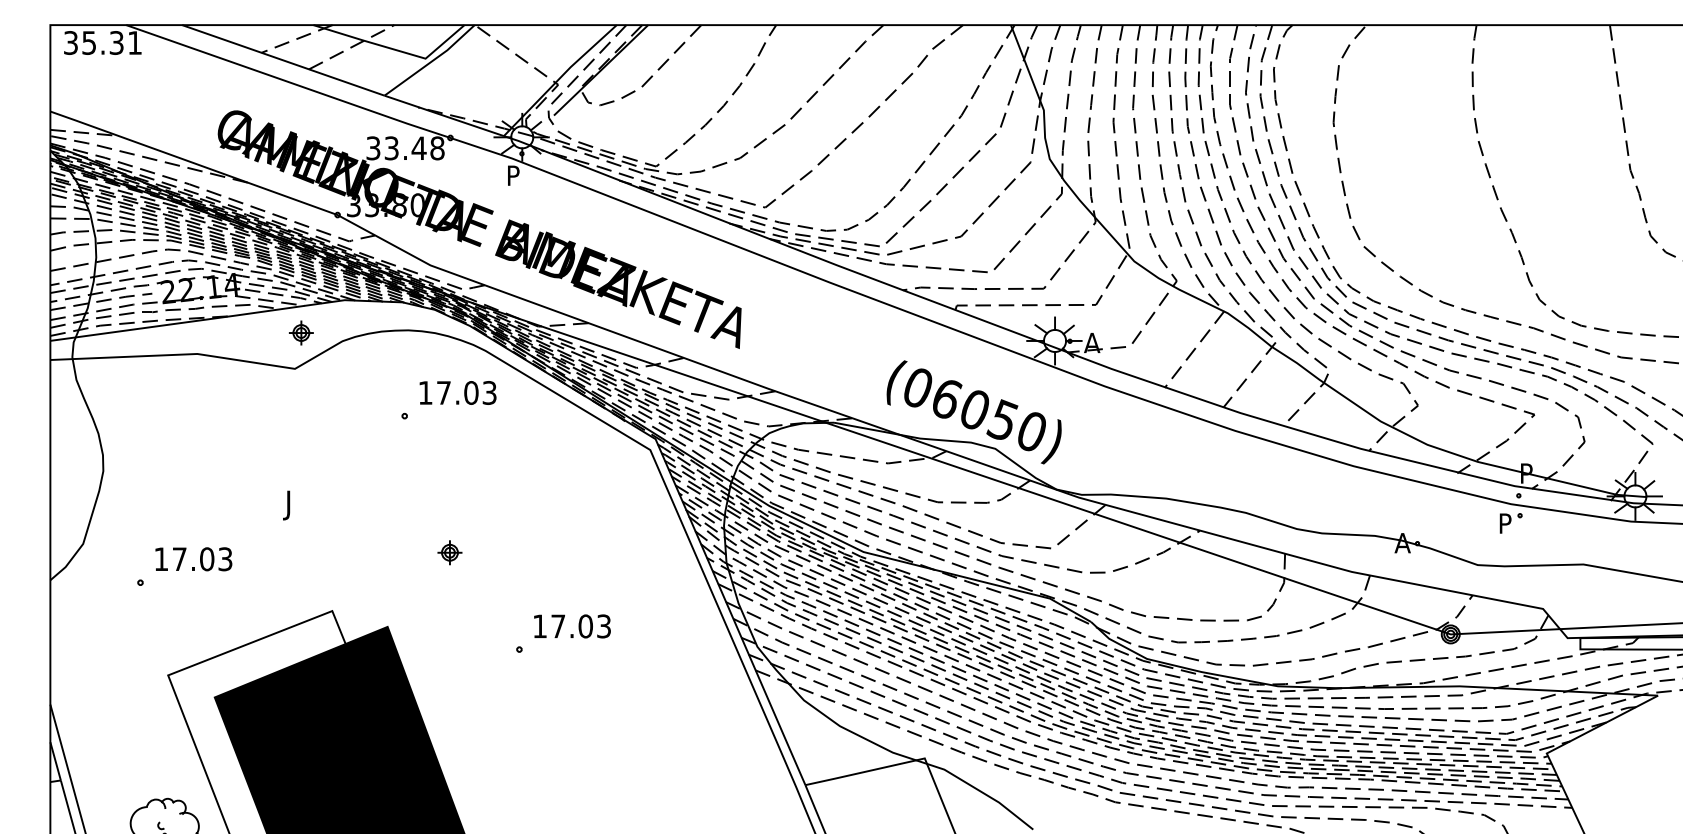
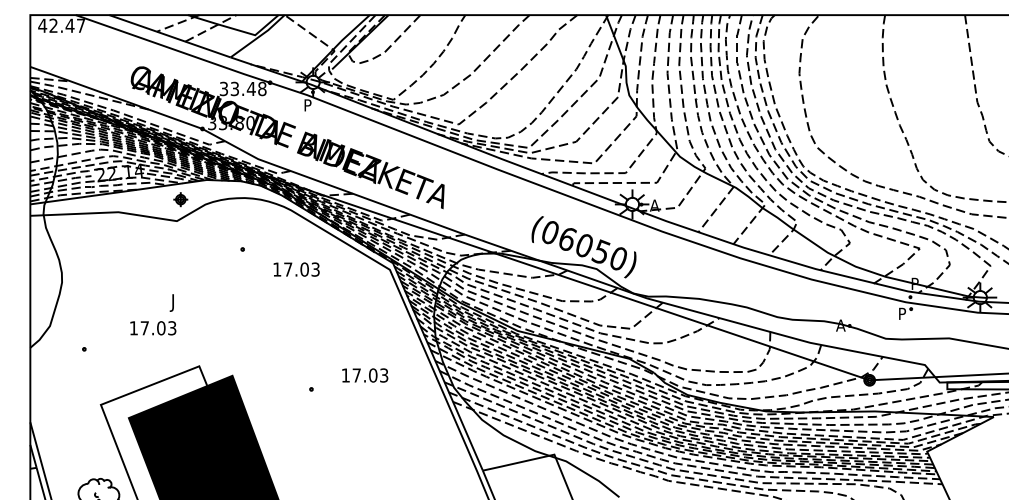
text: (102, 42) -> (61, 25), 35.31 -> 42.47
text: (457, 392) -> (296, 269), moved
part: (449, 552) -> (269, 331), removed
text: (194, 559) -> (153, 328), moved
text: (572, 626) -> (365, 375), moved

